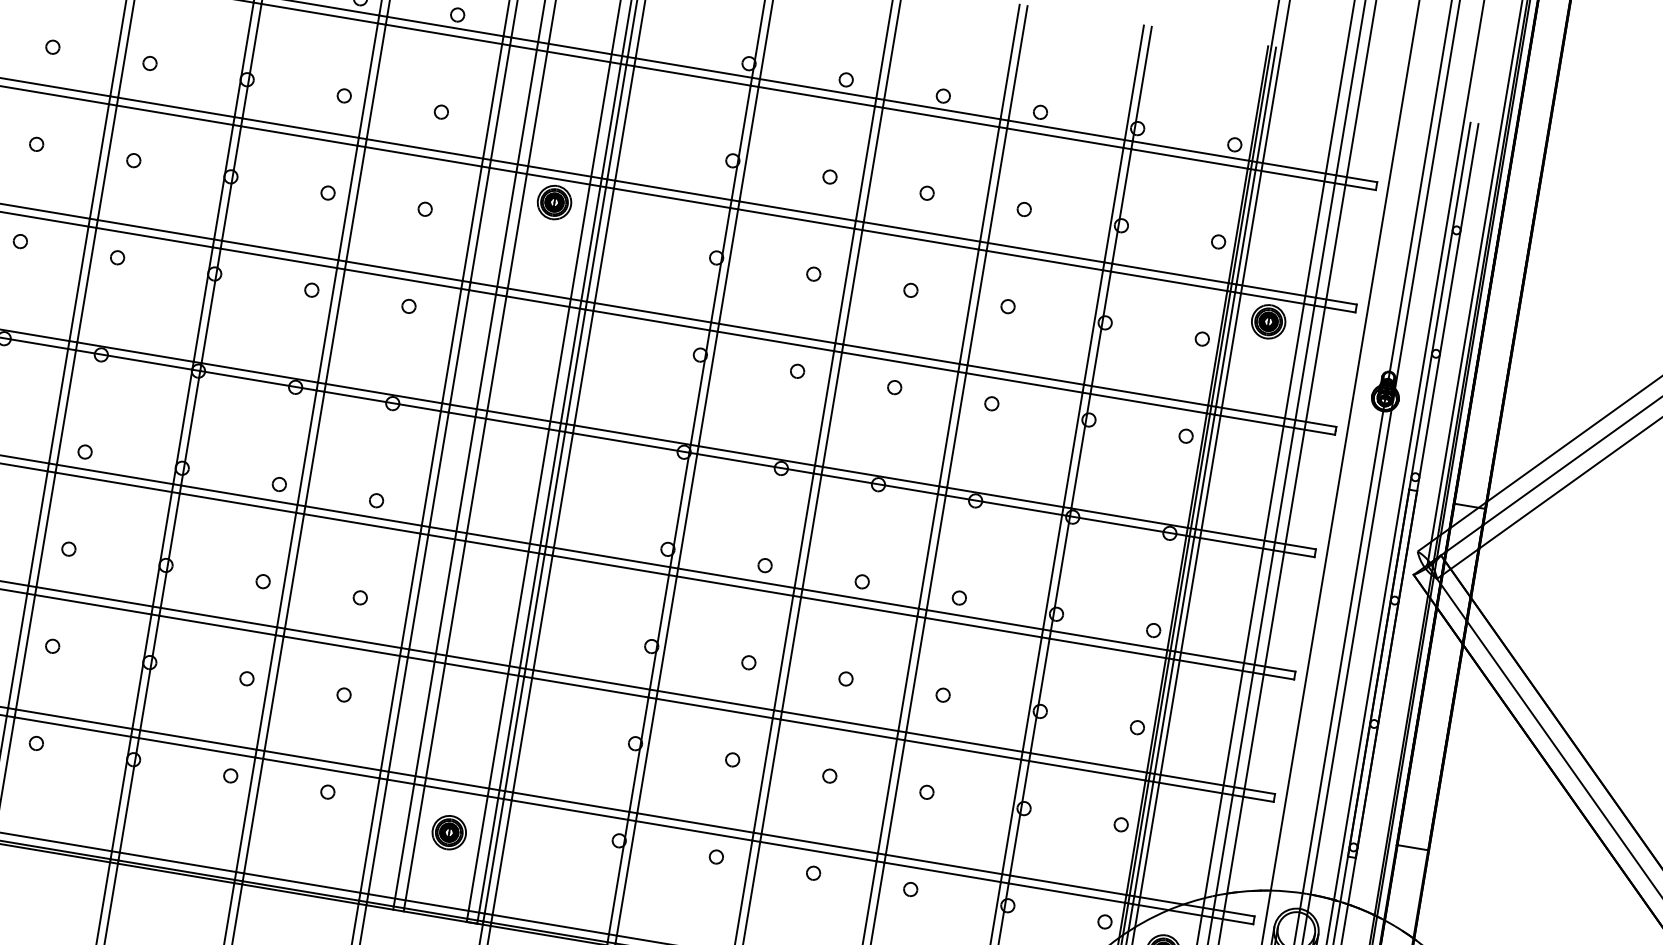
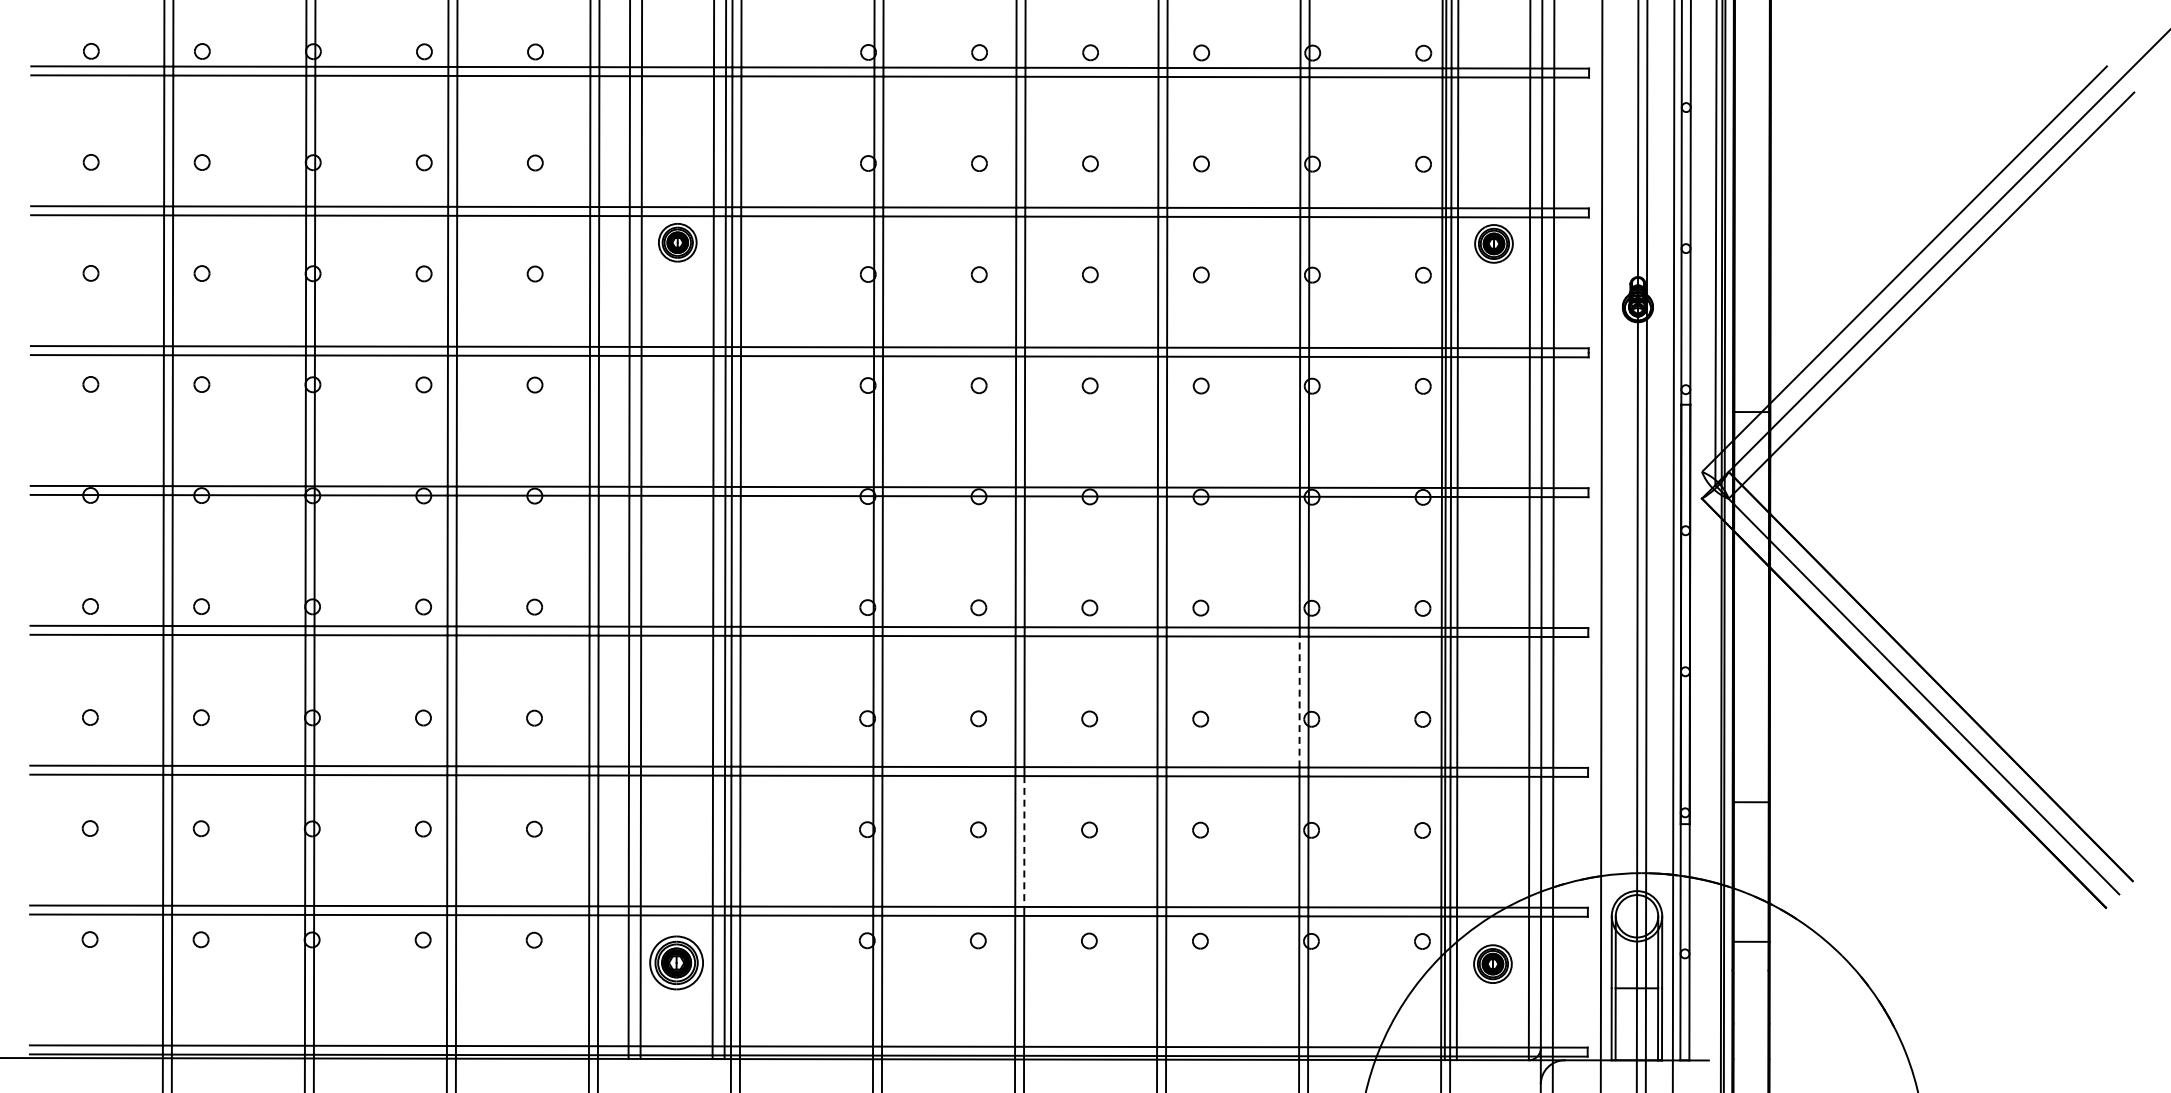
line: (1032, 694) -> (1299, 701), solid -> dashed
line: (771, 777) -> (1024, 842), solid -> dashed
part: (449, 832) -> (676, 962), size x1.4

